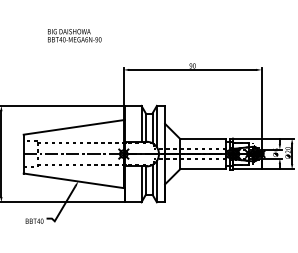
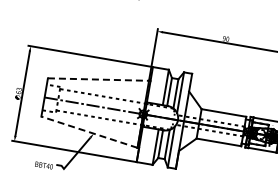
line: (73, 127) -> (98, 79), solid -> dashed
line: (73, 180) -> (89, 131), solid -> dashed

